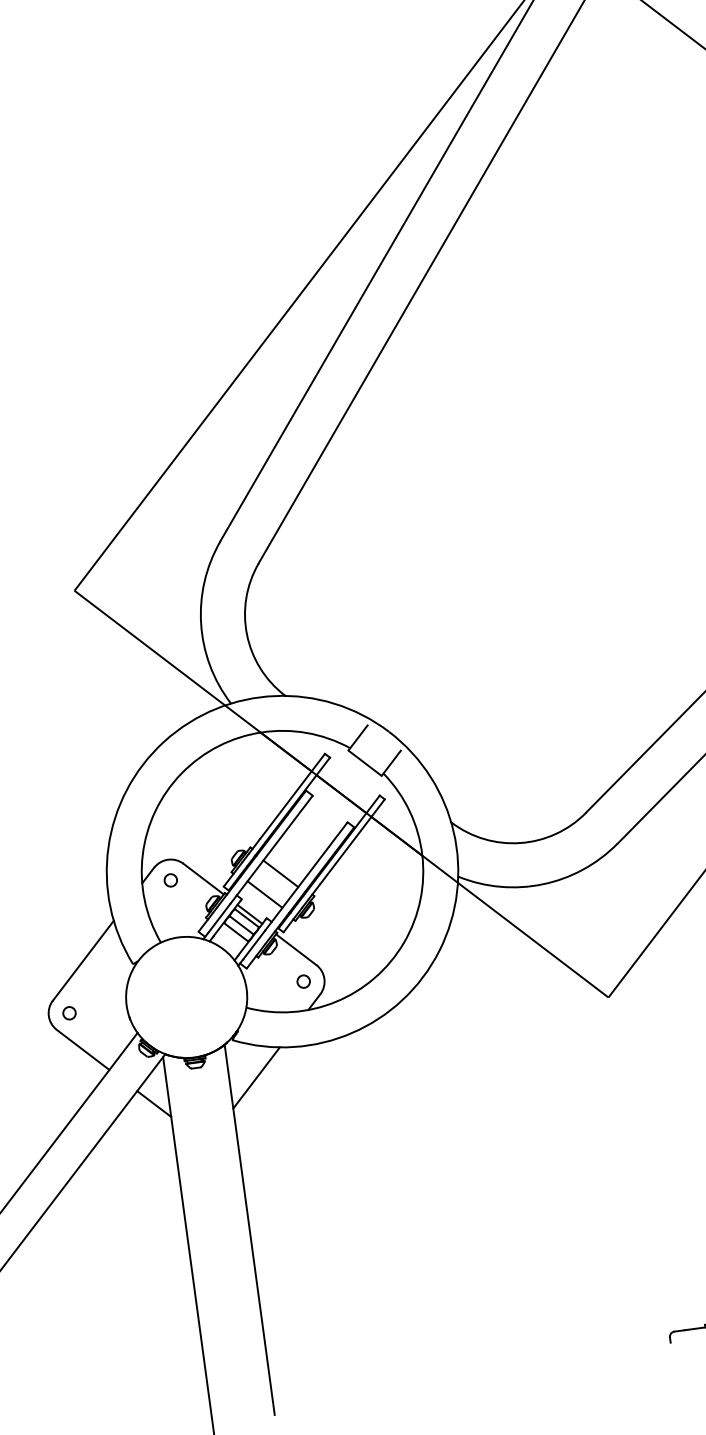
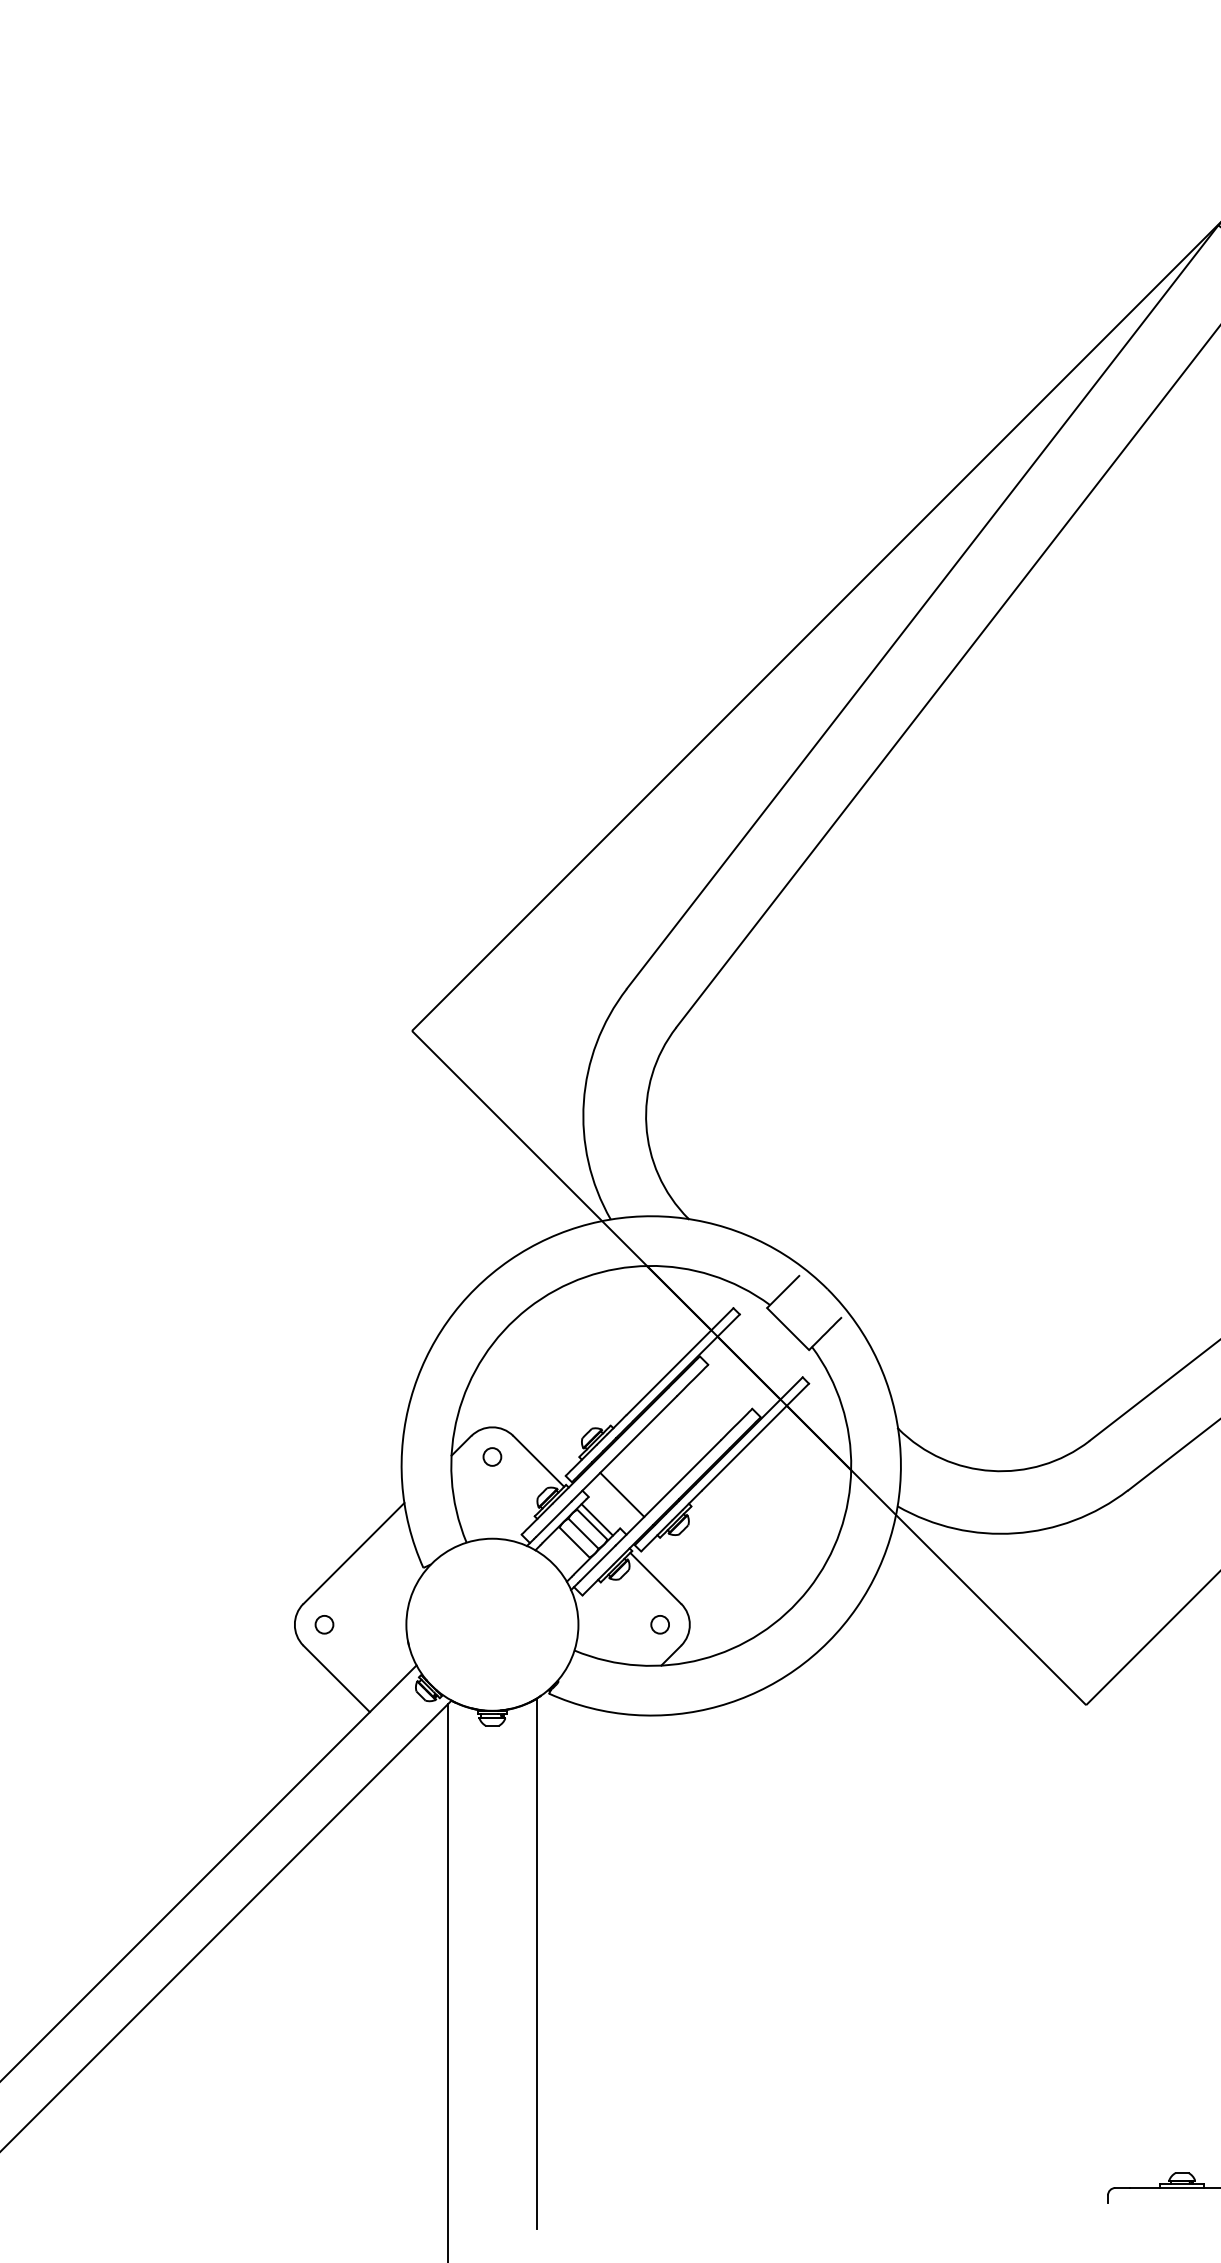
line: (280, 873) -> (648, 1468), removed
line: (256, 1078) -> (575, 1751), removed
line: (154, 1103) -> (426, 1768), removed

